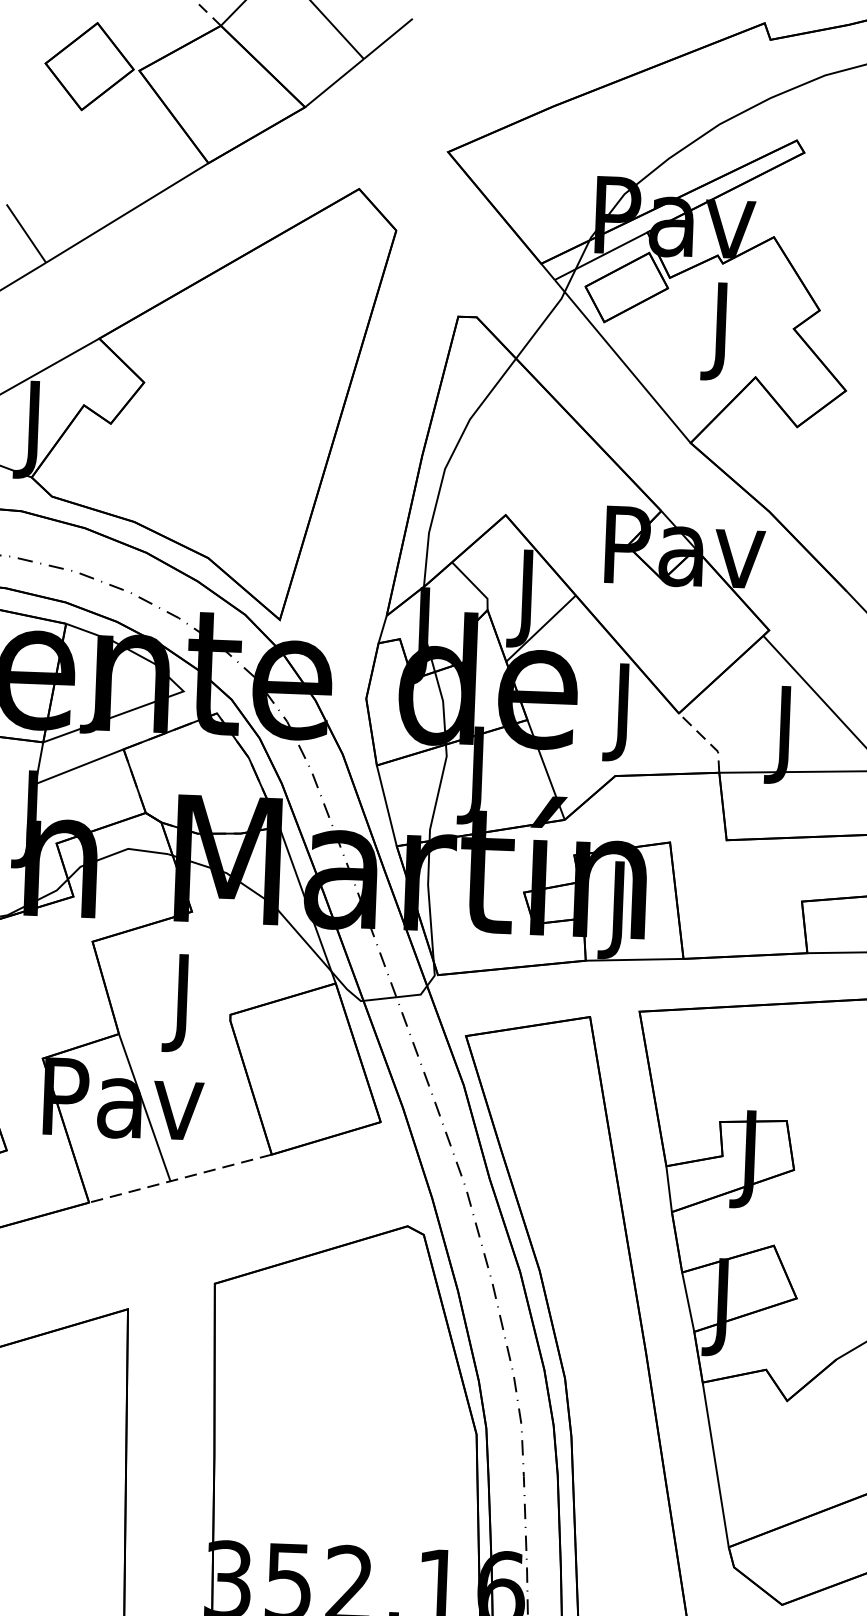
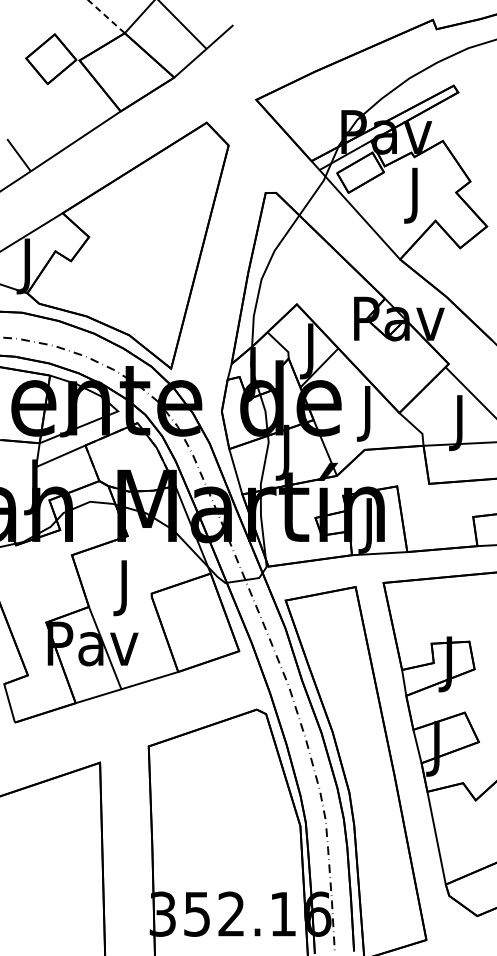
line: (706, 739) -> (415, 427), dashed -> solid
line: (179, 1178) -> (126, 687), dashed -> solid

